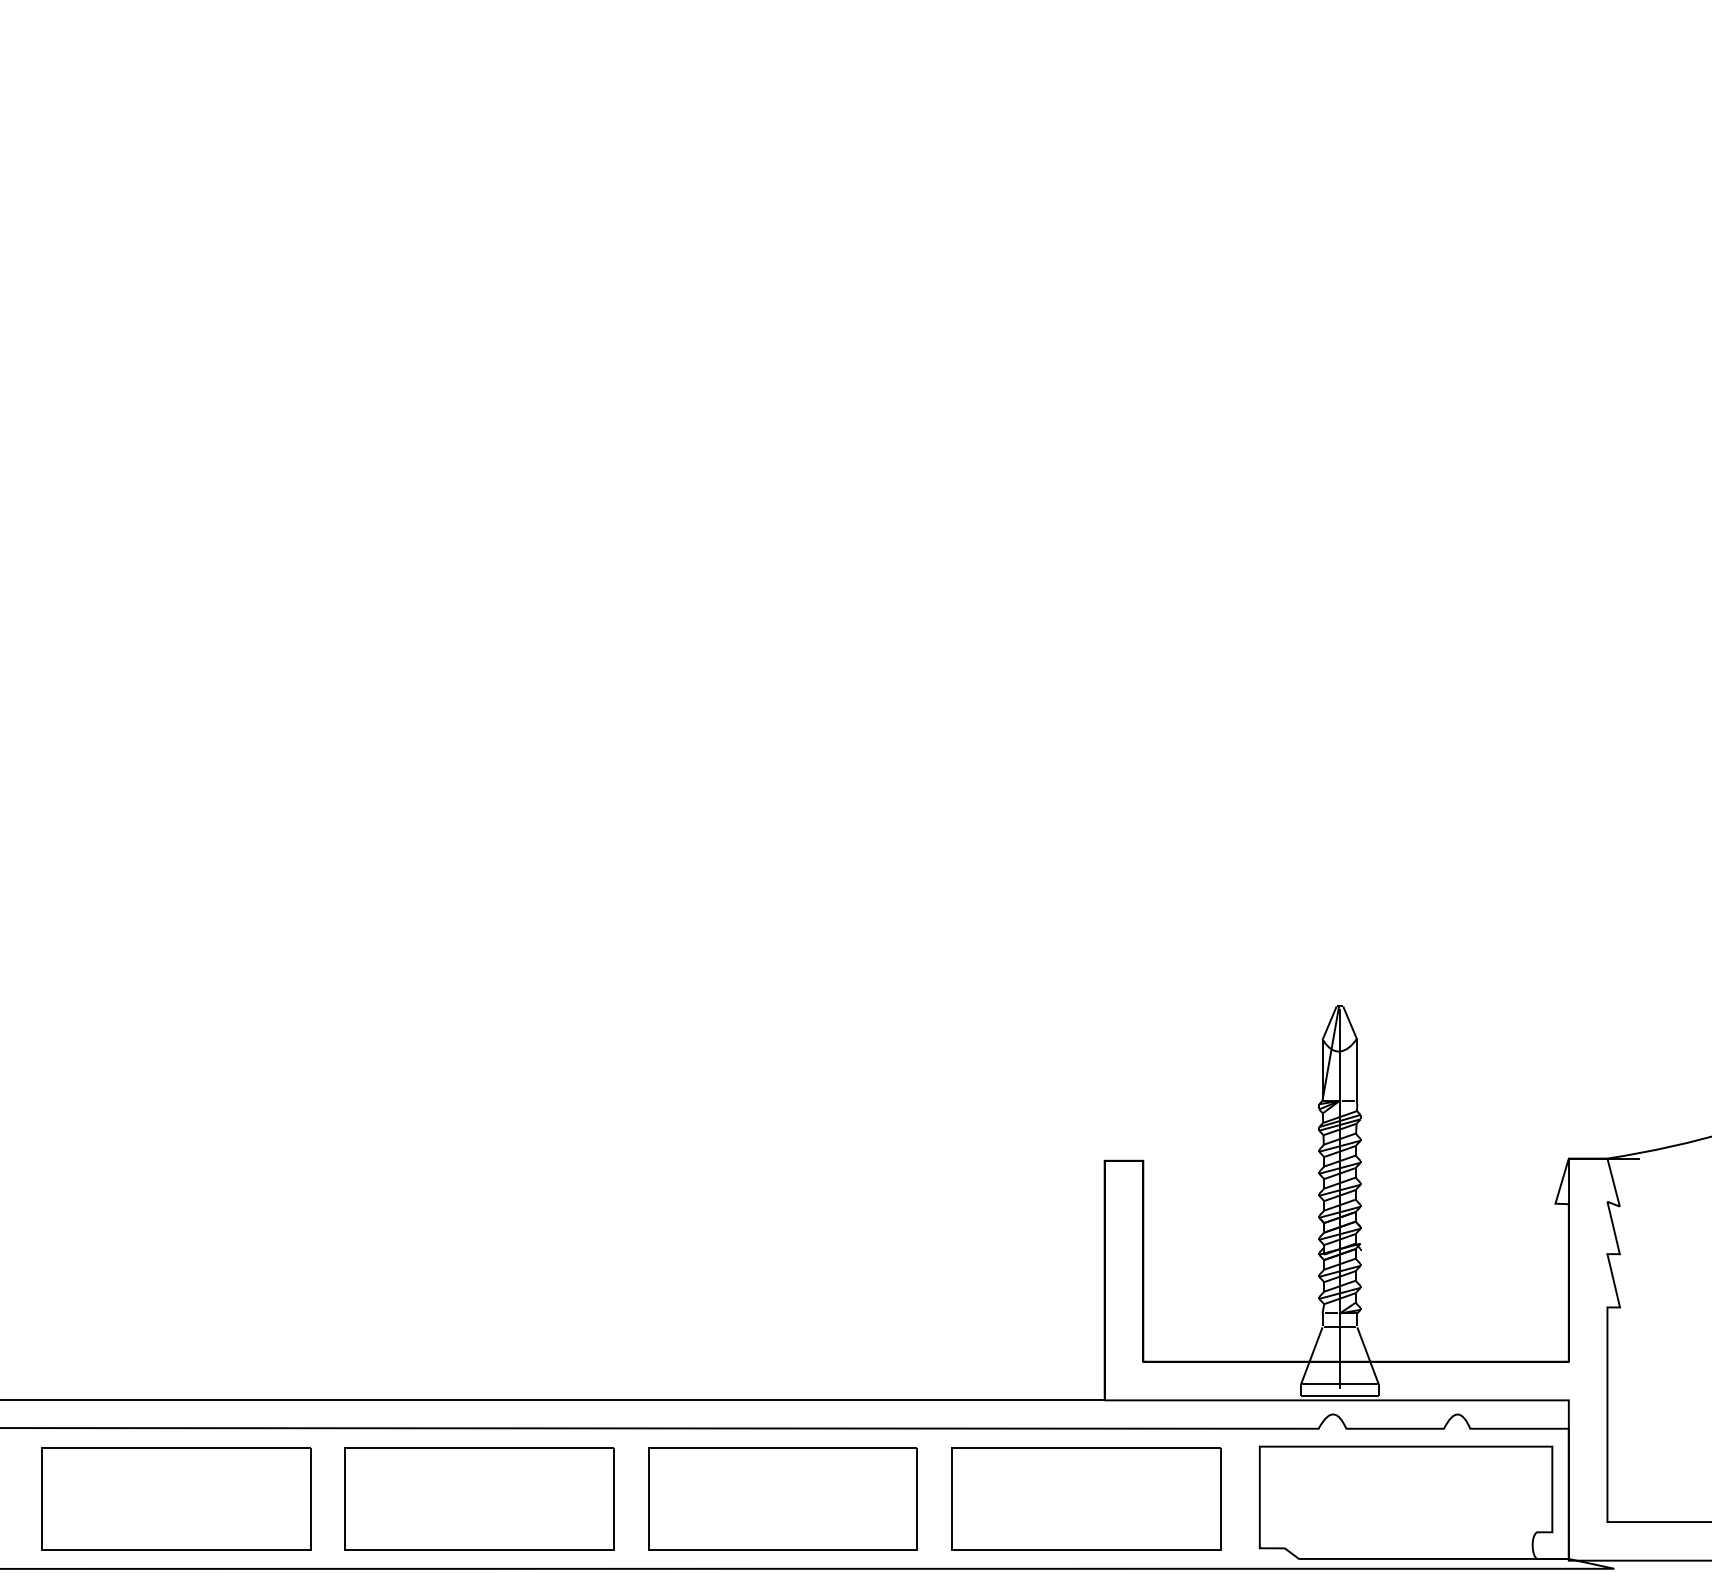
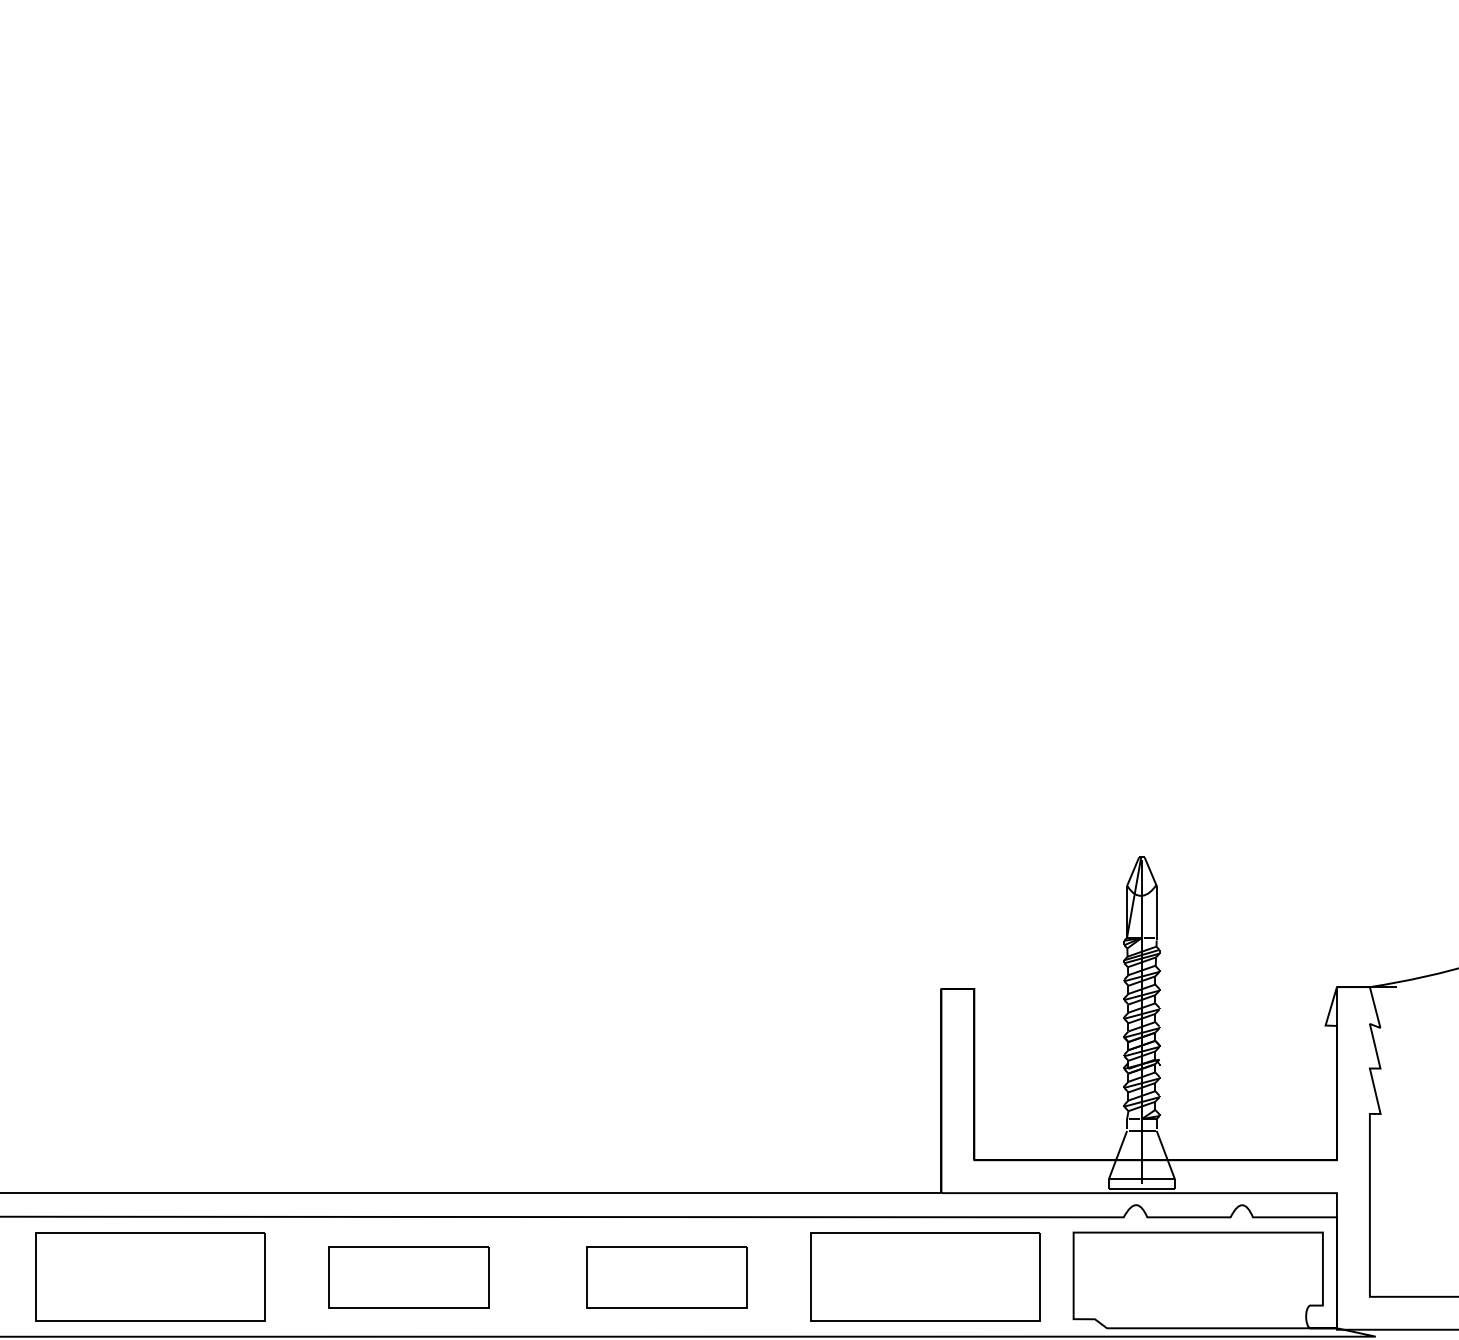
part: (479, 1498) -> (408, 1276), size x0.7
part: (782, 1498) -> (666, 1276), size x0.7

